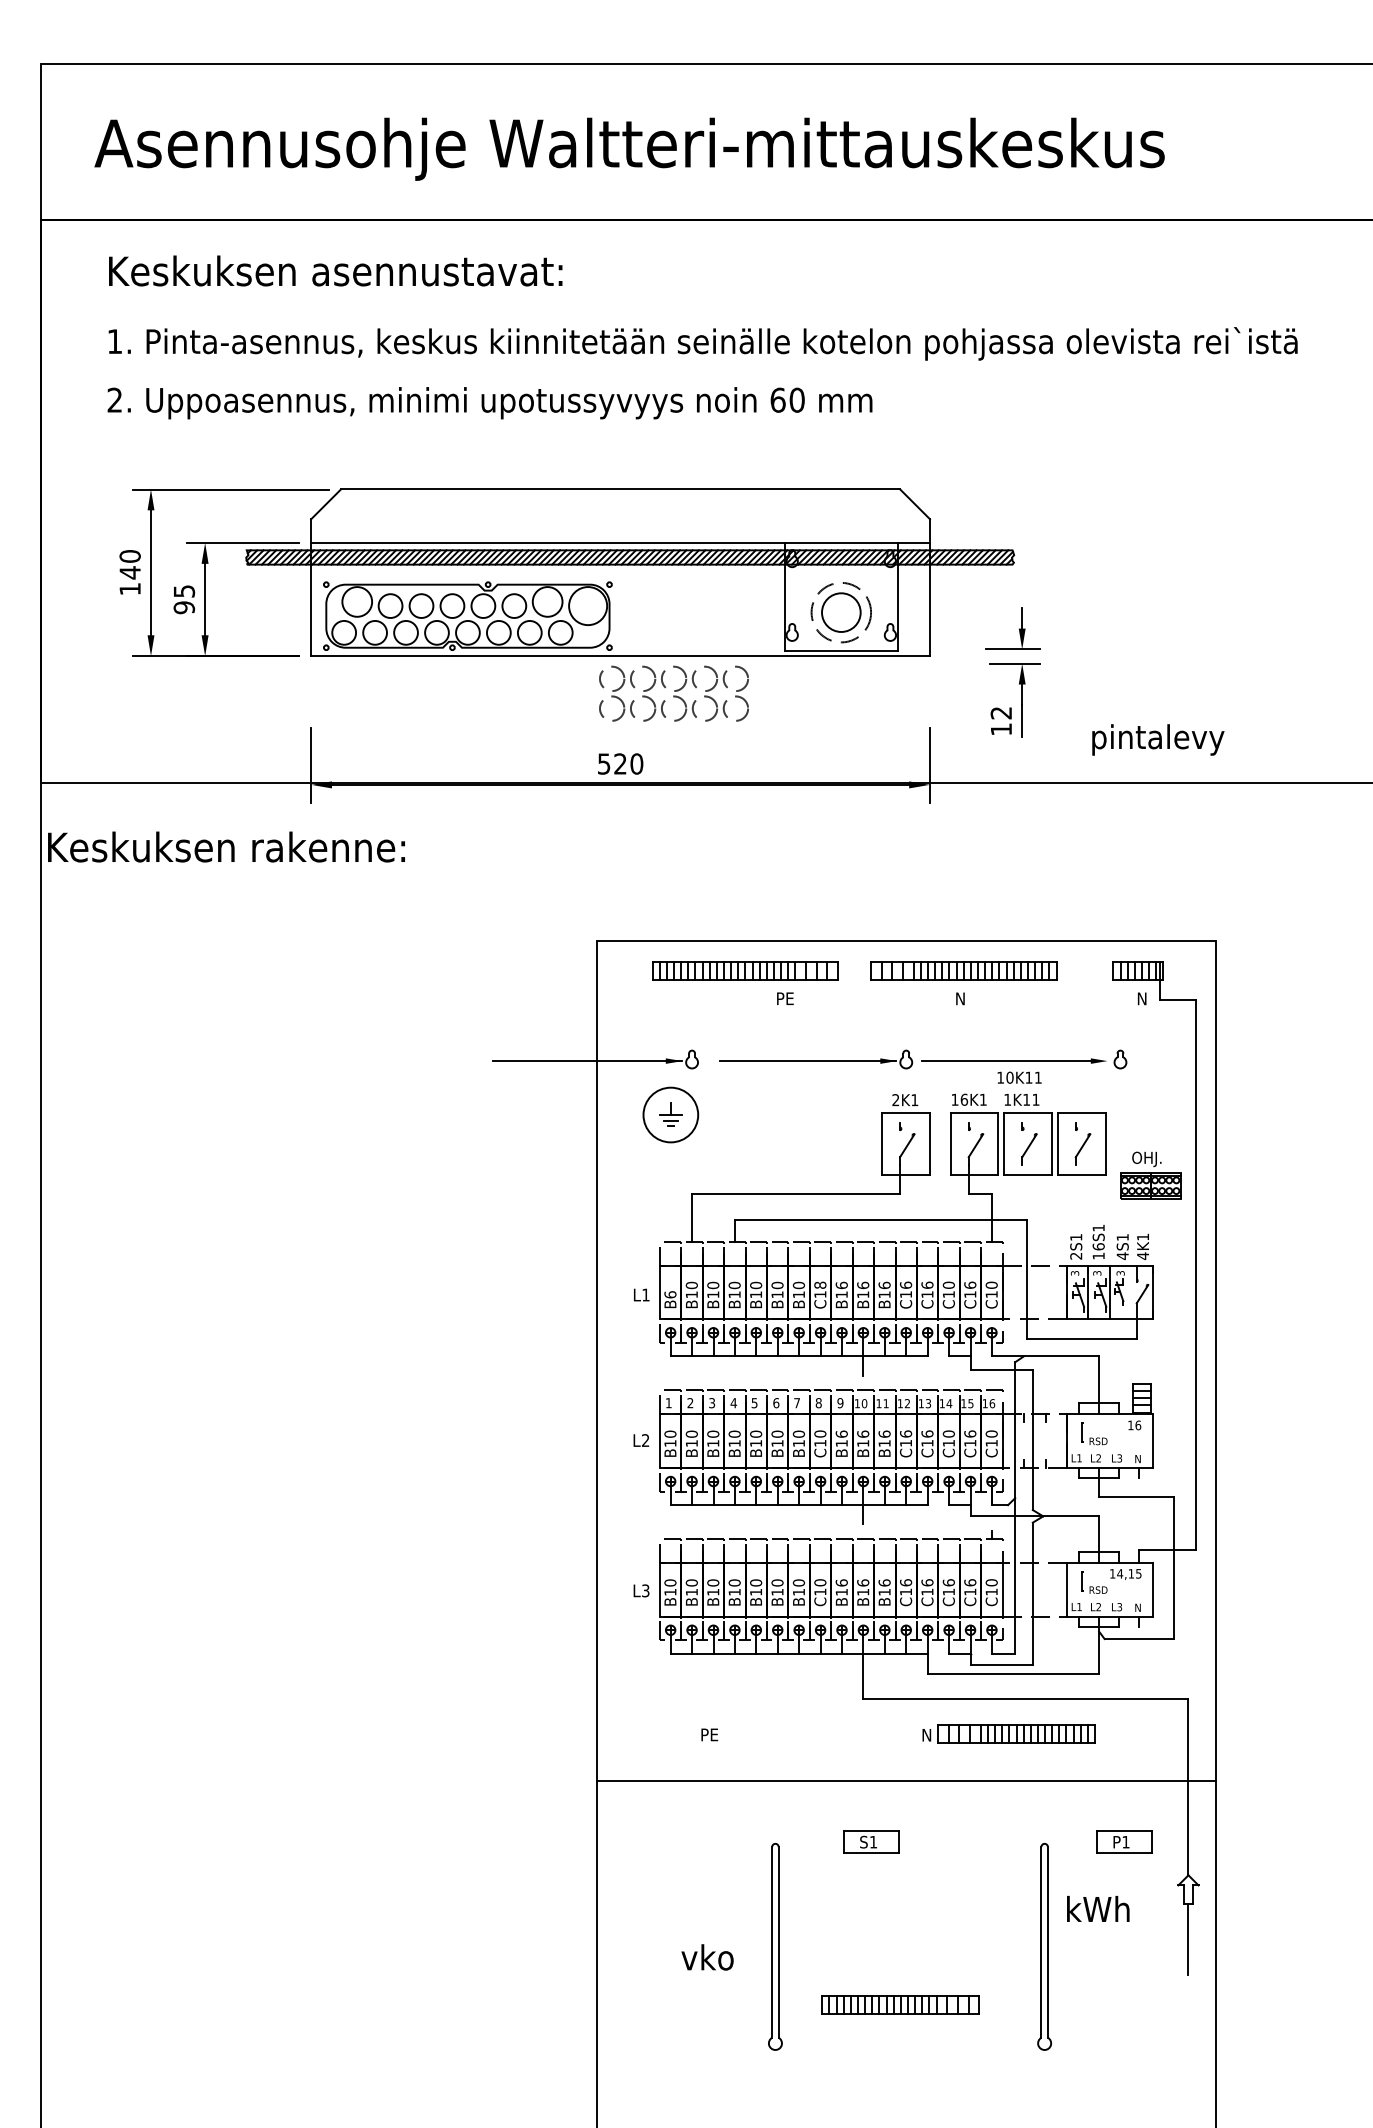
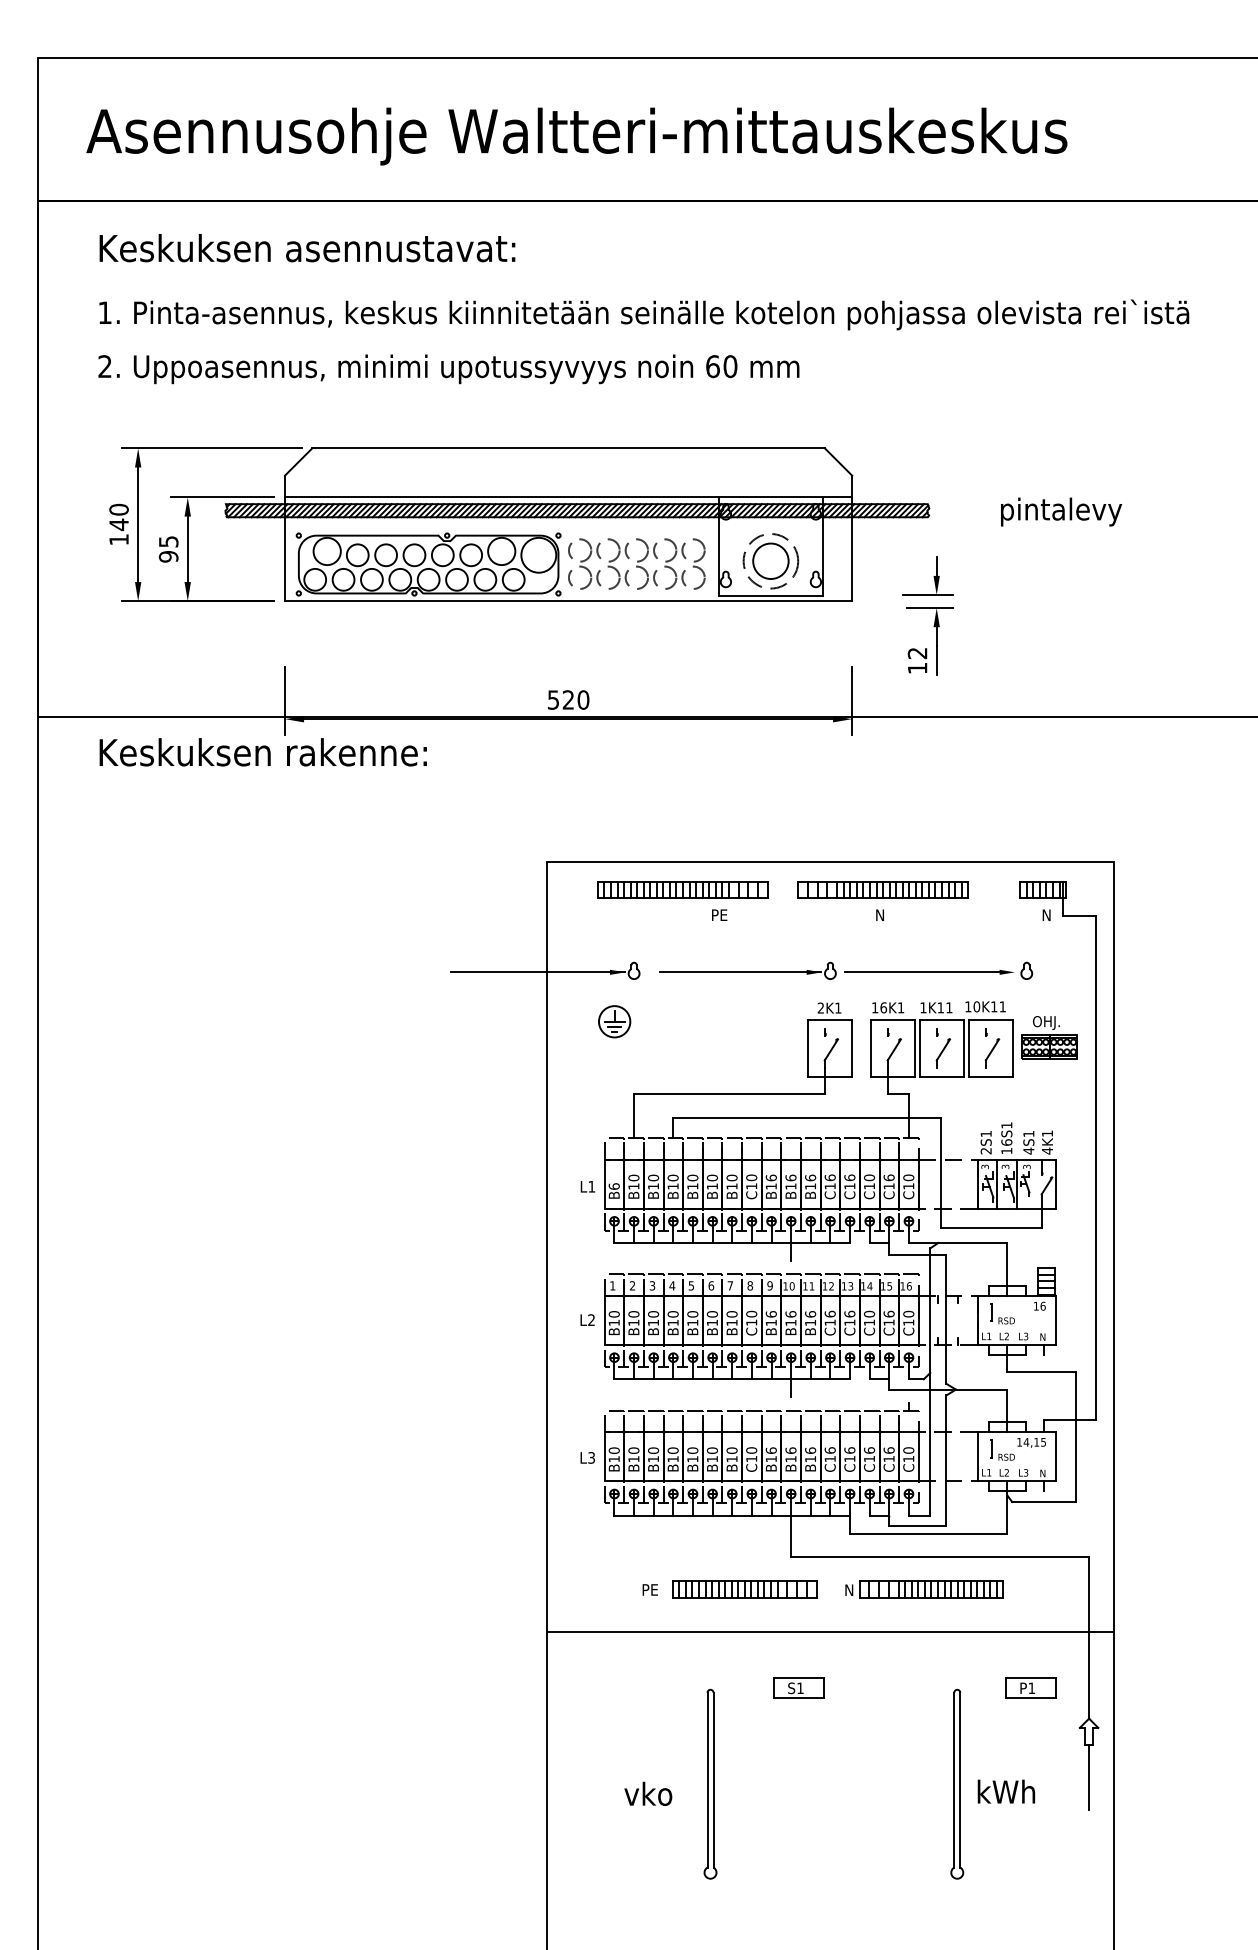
part: (673, 693) -> (636, 563), moved
text: (1158, 739) -> (1061, 511), moved
text: (226, 846) -> (263, 751), moved
text: (1019, 1077) -> (985, 1006), moved
circle: (670, 1114) -> (614, 1021), size x0.62
part: (1150, 1175) -> (1049, 1037), moved
text: (820, 1284) -> (751, 1177), C18 -> C10
text: (1098, 1908) -> (1006, 1791), moved
part: (900, 2004) -> (744, 1588), moved

